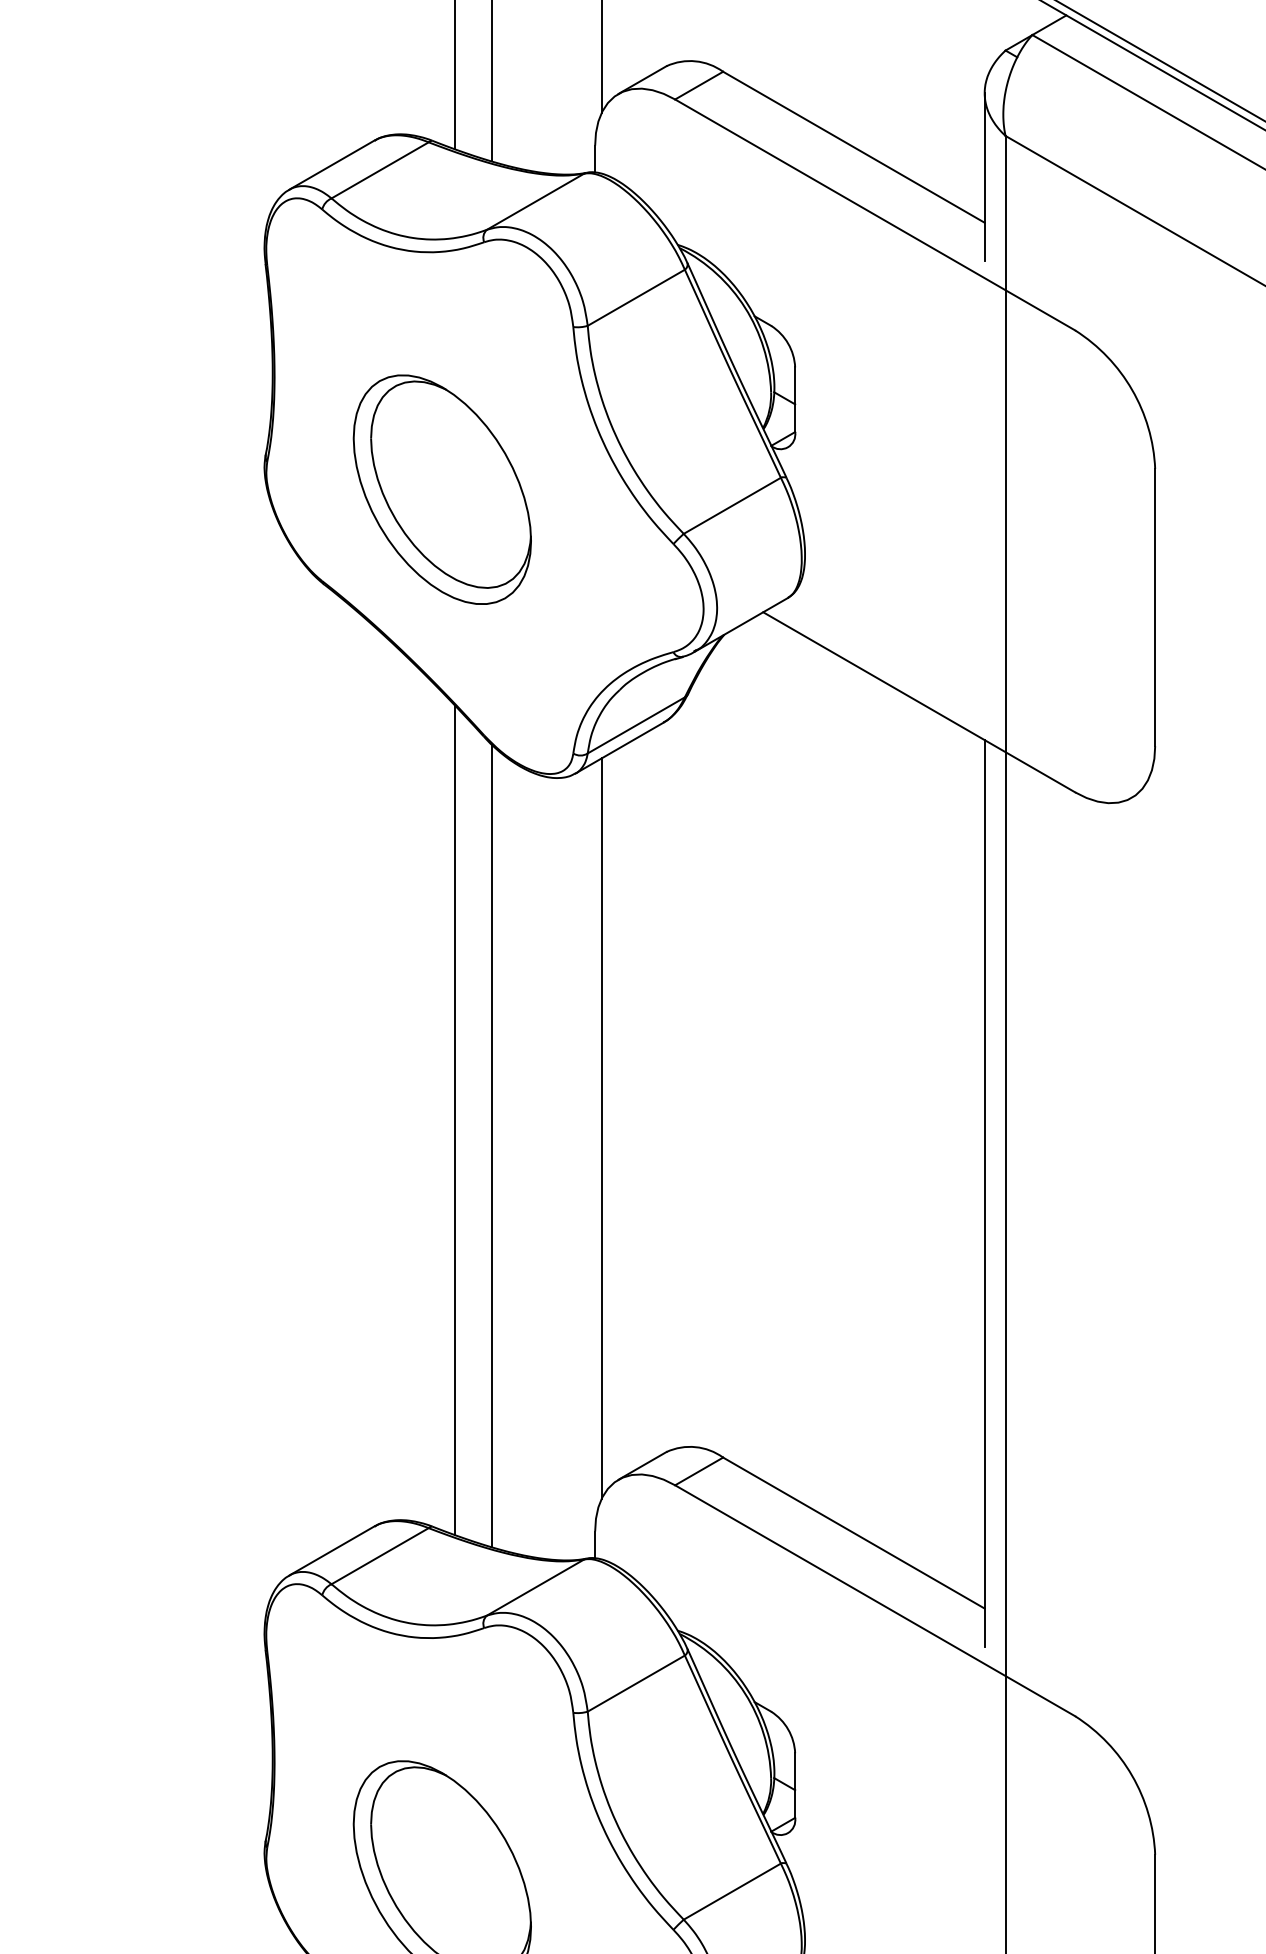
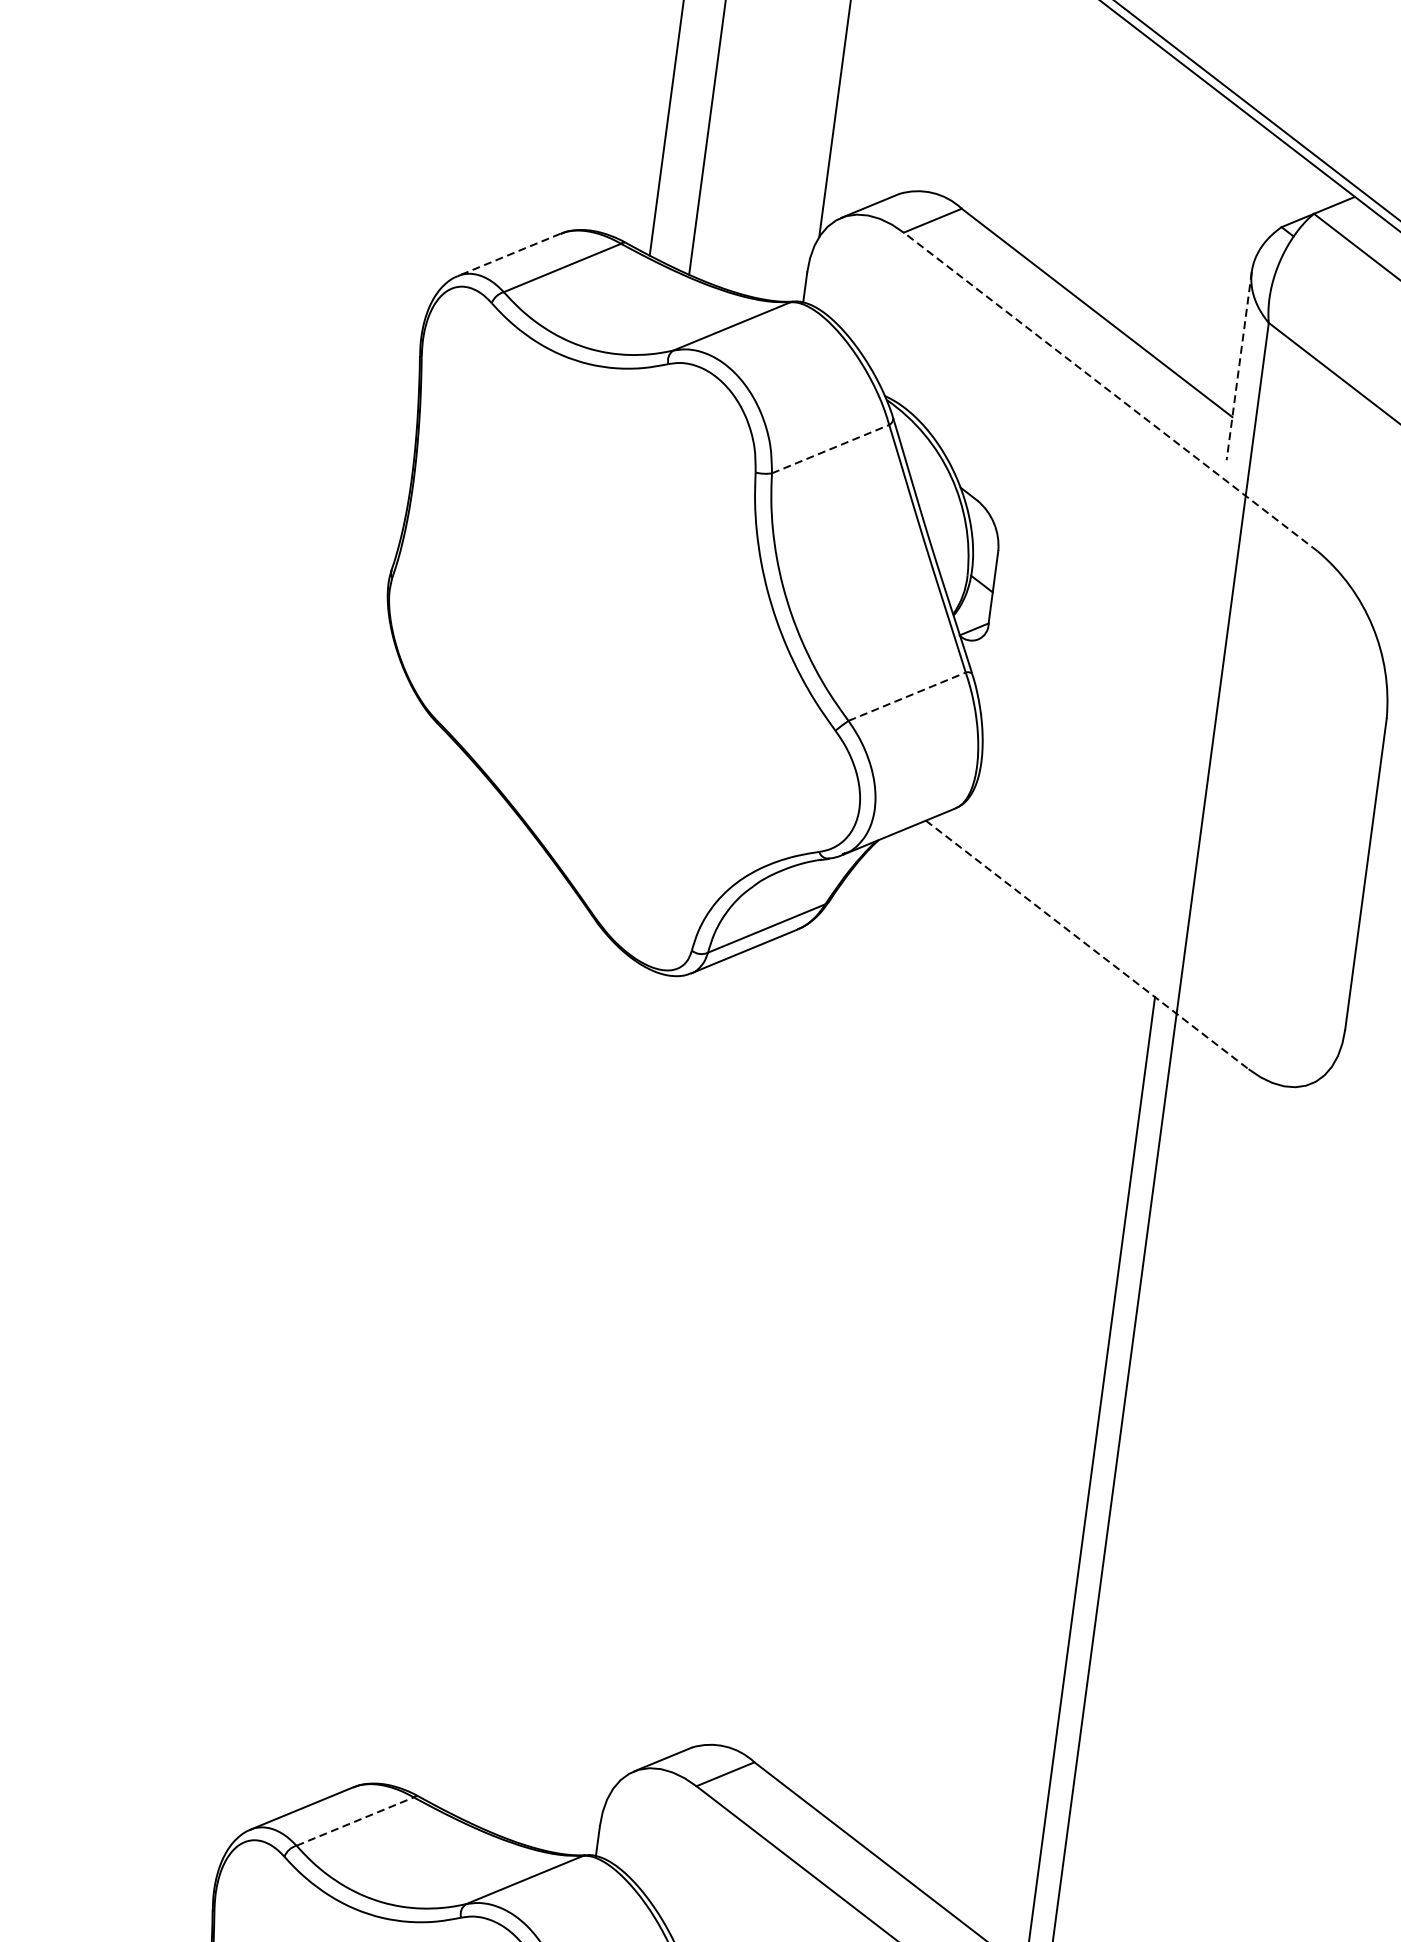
line: (331, 165) -> (508, 255), solid -> dashed
line: (984, 177) -> (1238, 366), solid -> dashed
line: (875, 214) -> (1111, 391), solid -> dashed
line: (636, 297) -> (830, 448), solid -> dashed
part: (441, 489) -> (583, 634), removed
line: (732, 505) -> (907, 696), solid -> dashed
line: (919, 702) -> (1087, 945), solid -> dashed
line: (455, 1120) -> (504, 1344), removed
line: (601, 1128) -> (667, 1375), removed
line: (491, 1145) -> (541, 1377), removed
line: (380, 1555) -> (355, 1820), solid -> dashed

